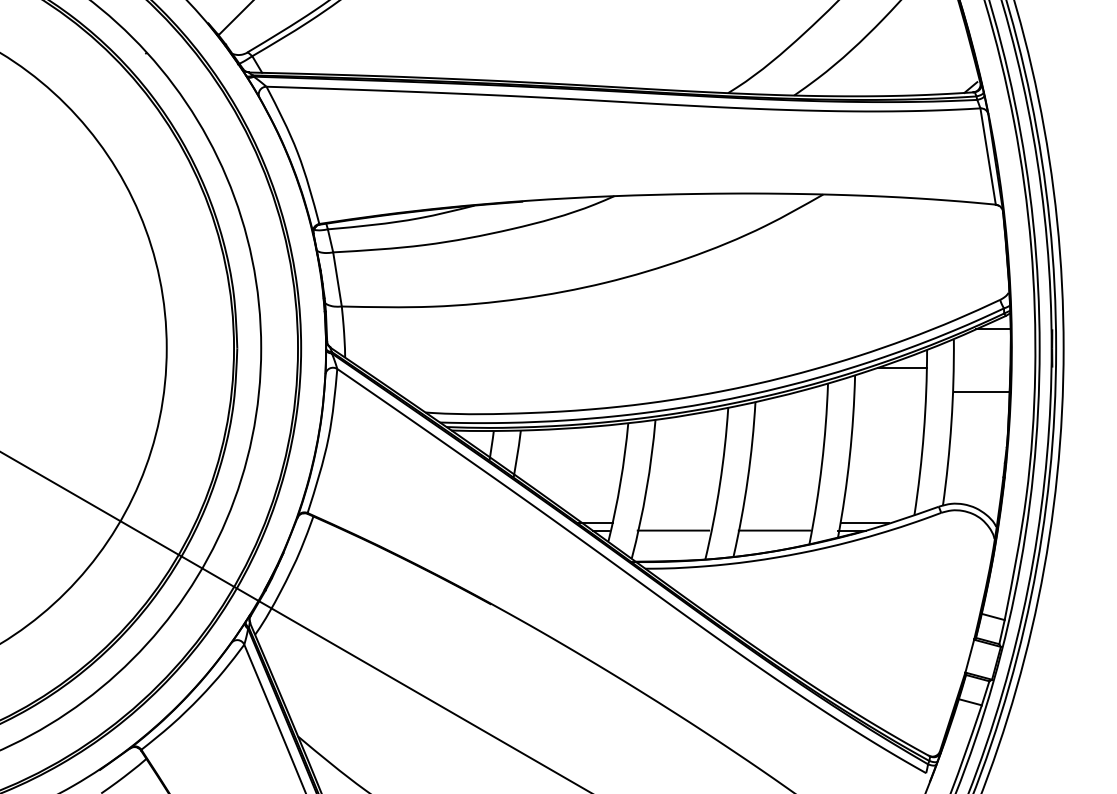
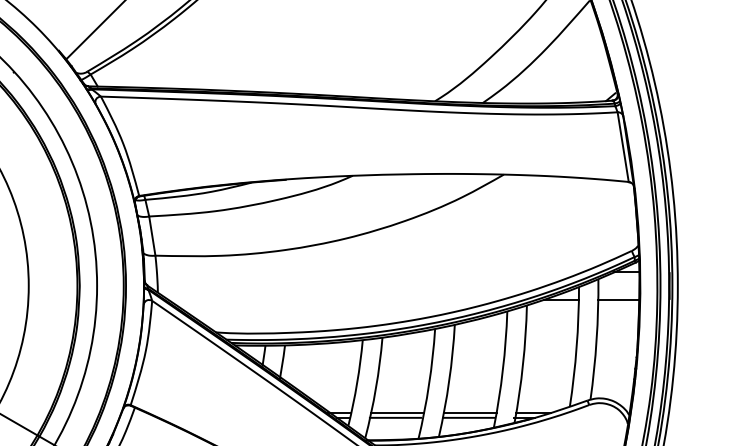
line: (981, 391) -> (618, 299), moved
line: (676, 523) -> (397, 412), added
line: (776, 523) -> (470, 412), added

